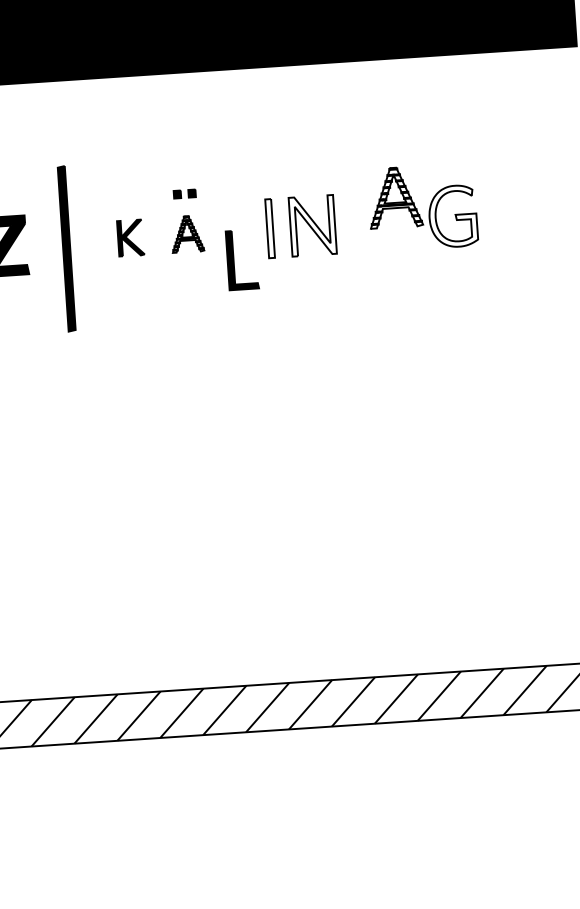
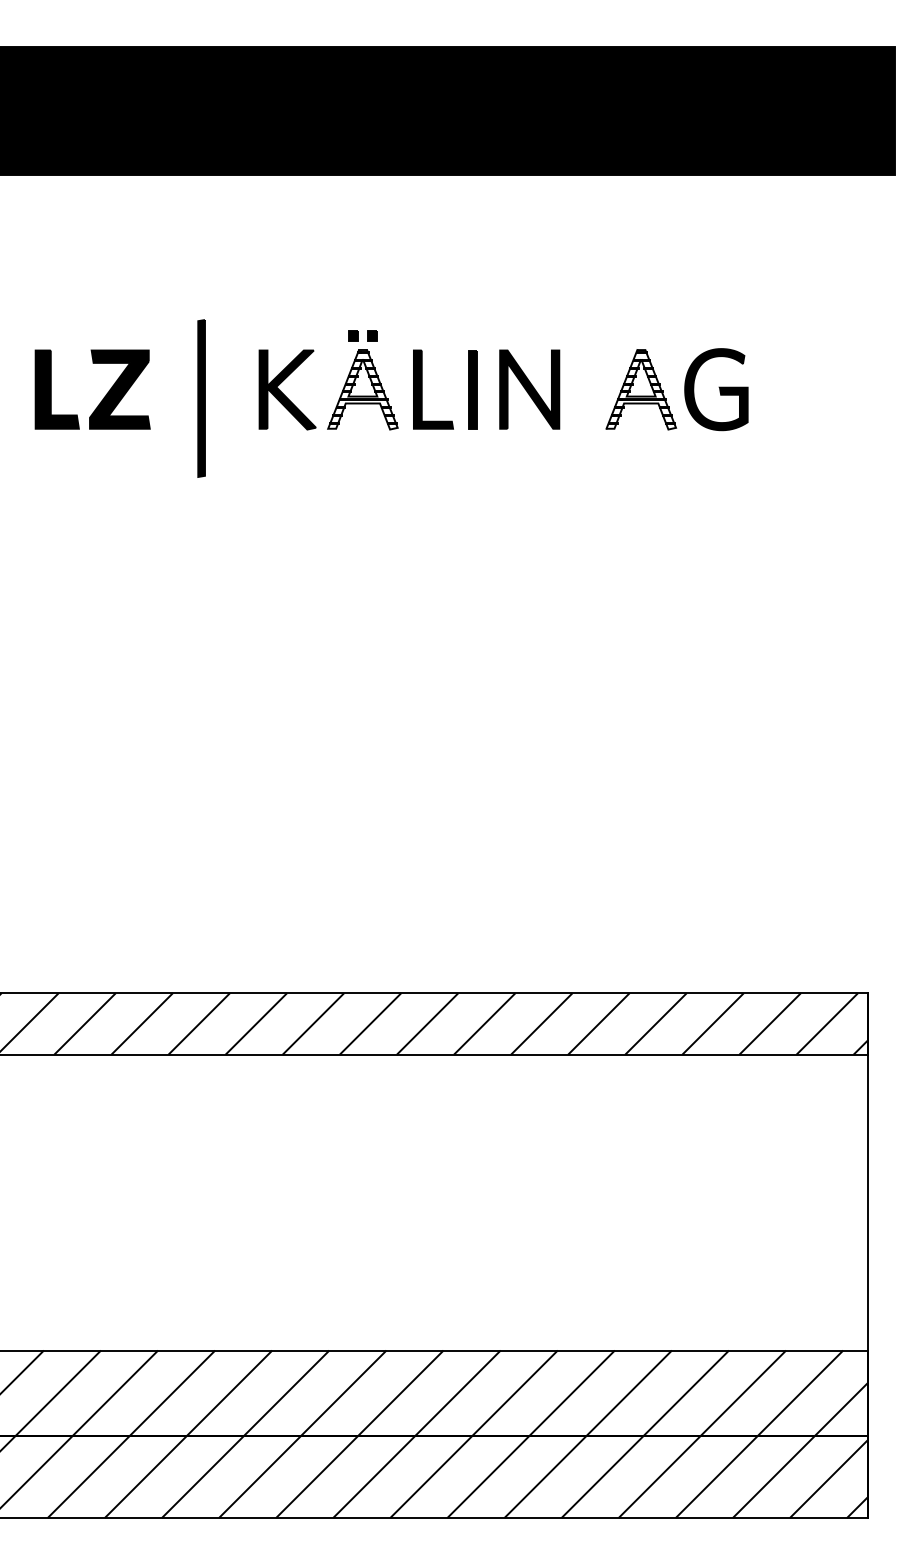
part: (395, 197) -> (641, 389), moved
fill: (453, 216) -> (716, 389), added
fill: (312, 225) -> (529, 389), added
fill: (269, 228) -> (472, 389), added
part: (187, 234) -> (362, 389), size x1.67
part: (130, 237) -> (287, 389), size x1.67
part: (66, 248) -> (201, 398), size x0.71
part: (234, 260) -> (422, 389), moved

